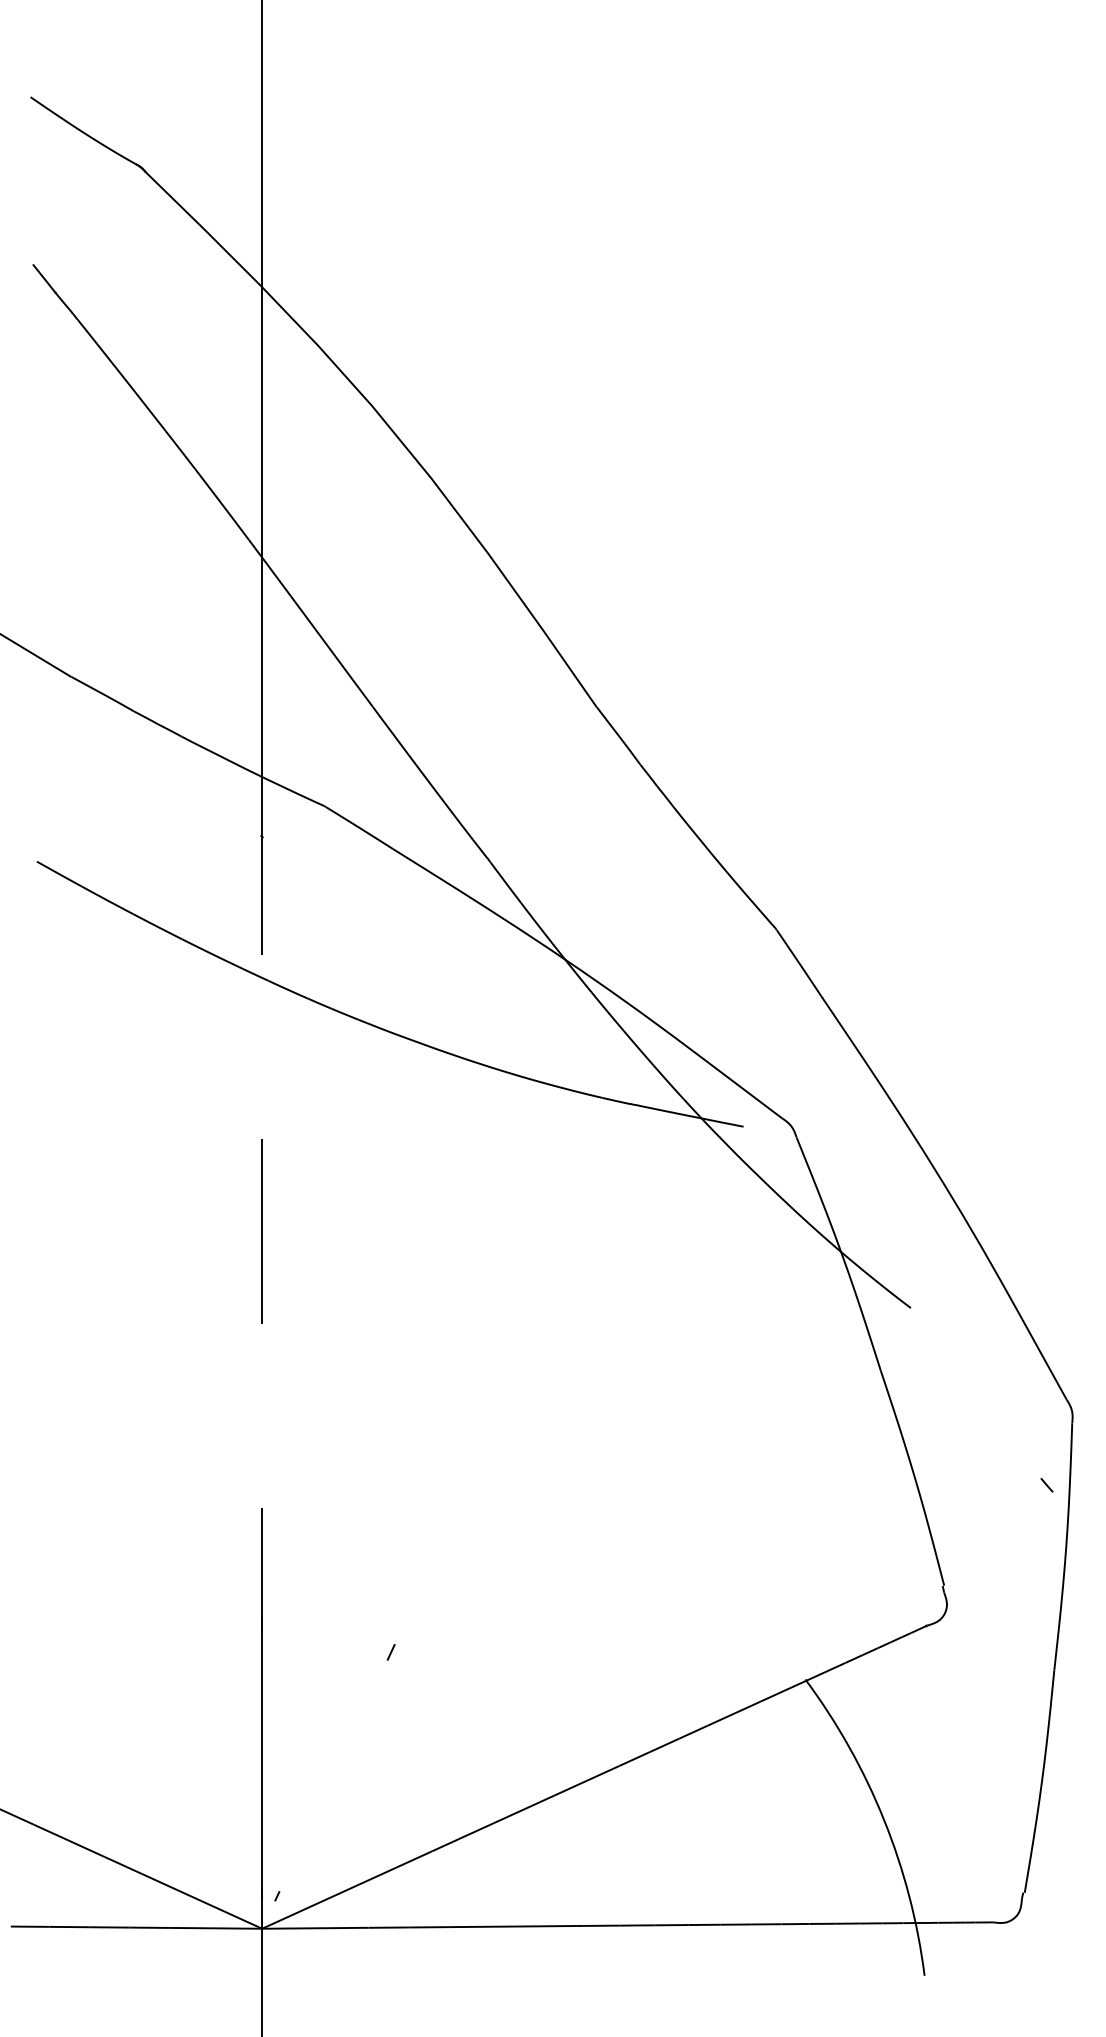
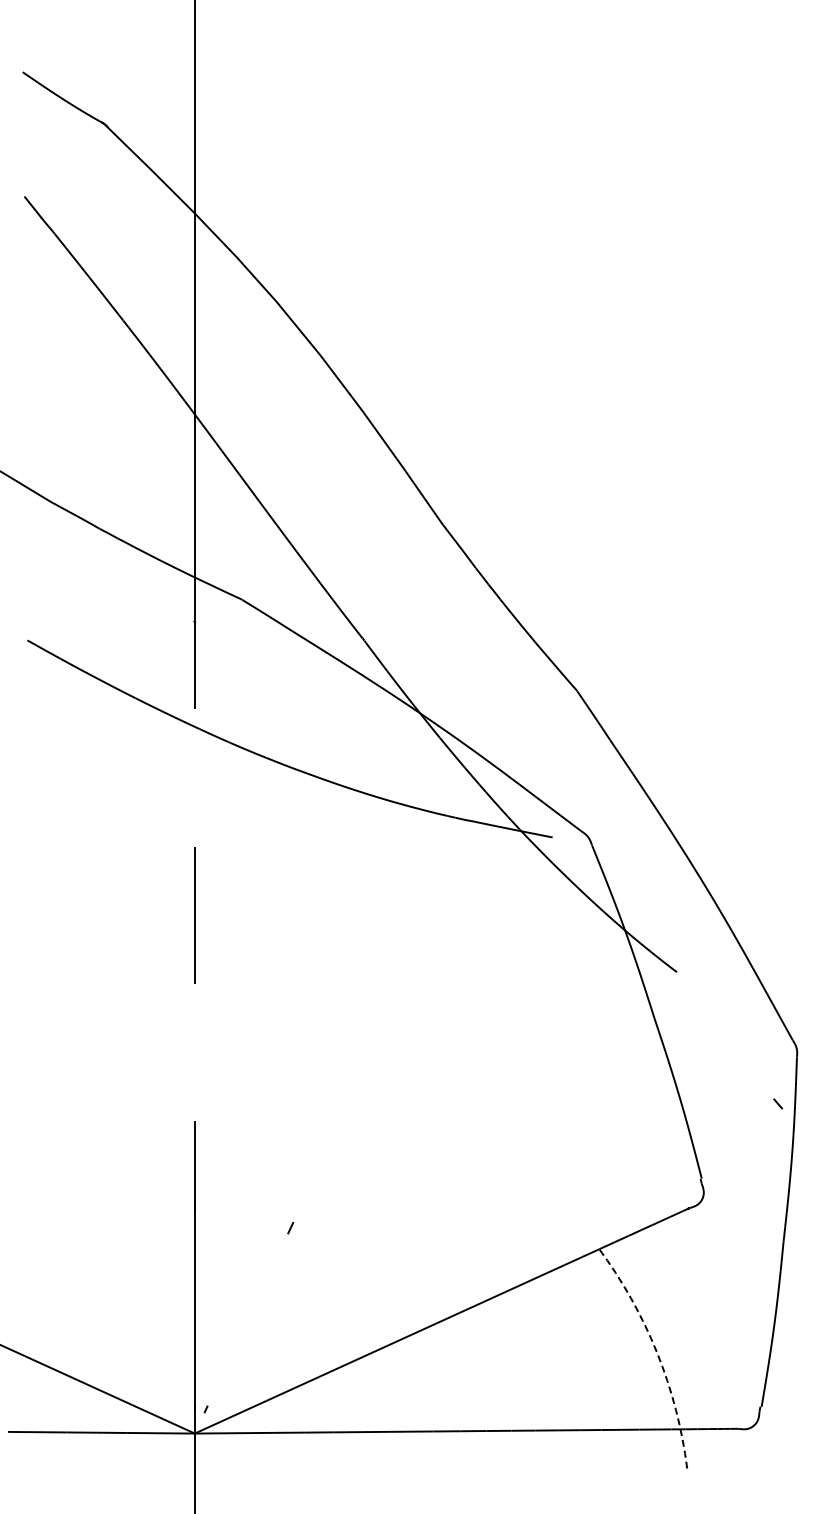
arc: (884, 1819) -> (657, 1352), solid -> dashed

